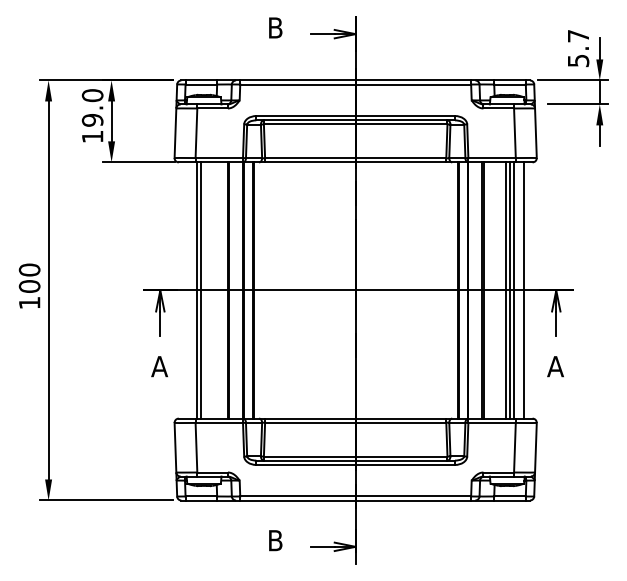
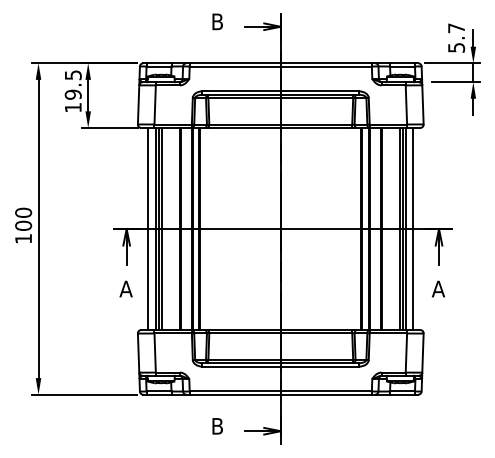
text: (92, 95) -> (73, 75), 19.0 -> 19.5
line: (187, 290) -> (148, 229), added
line: (204, 290) -> (161, 229), added

